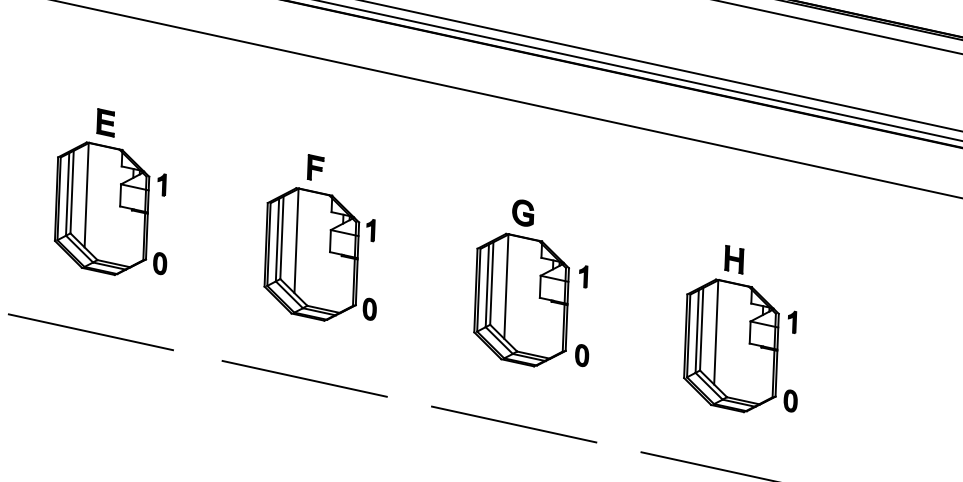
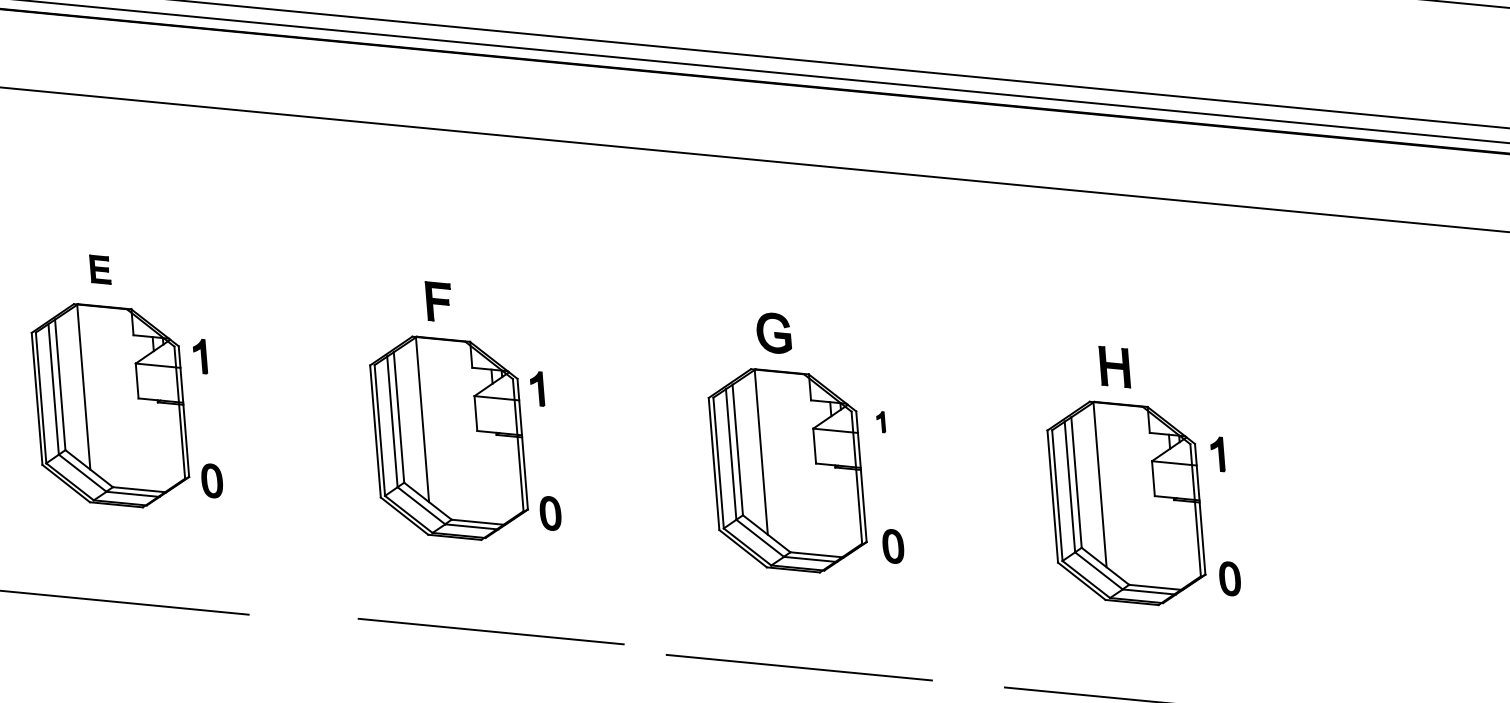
part: (105, 122) -> (99, 269), size x0.7
part: (583, 276) -> (880, 421), size x0.6
line: (304, 378) -> (490, 631), moved

